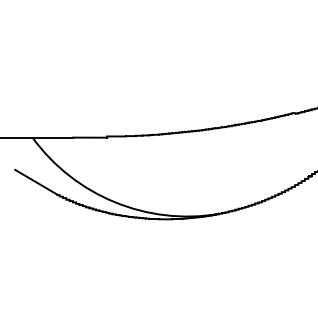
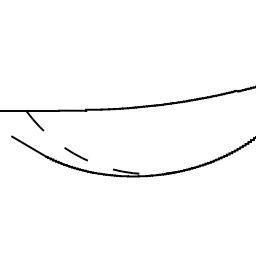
arc: (114, 201) -> (92, 162), solid -> dashed

